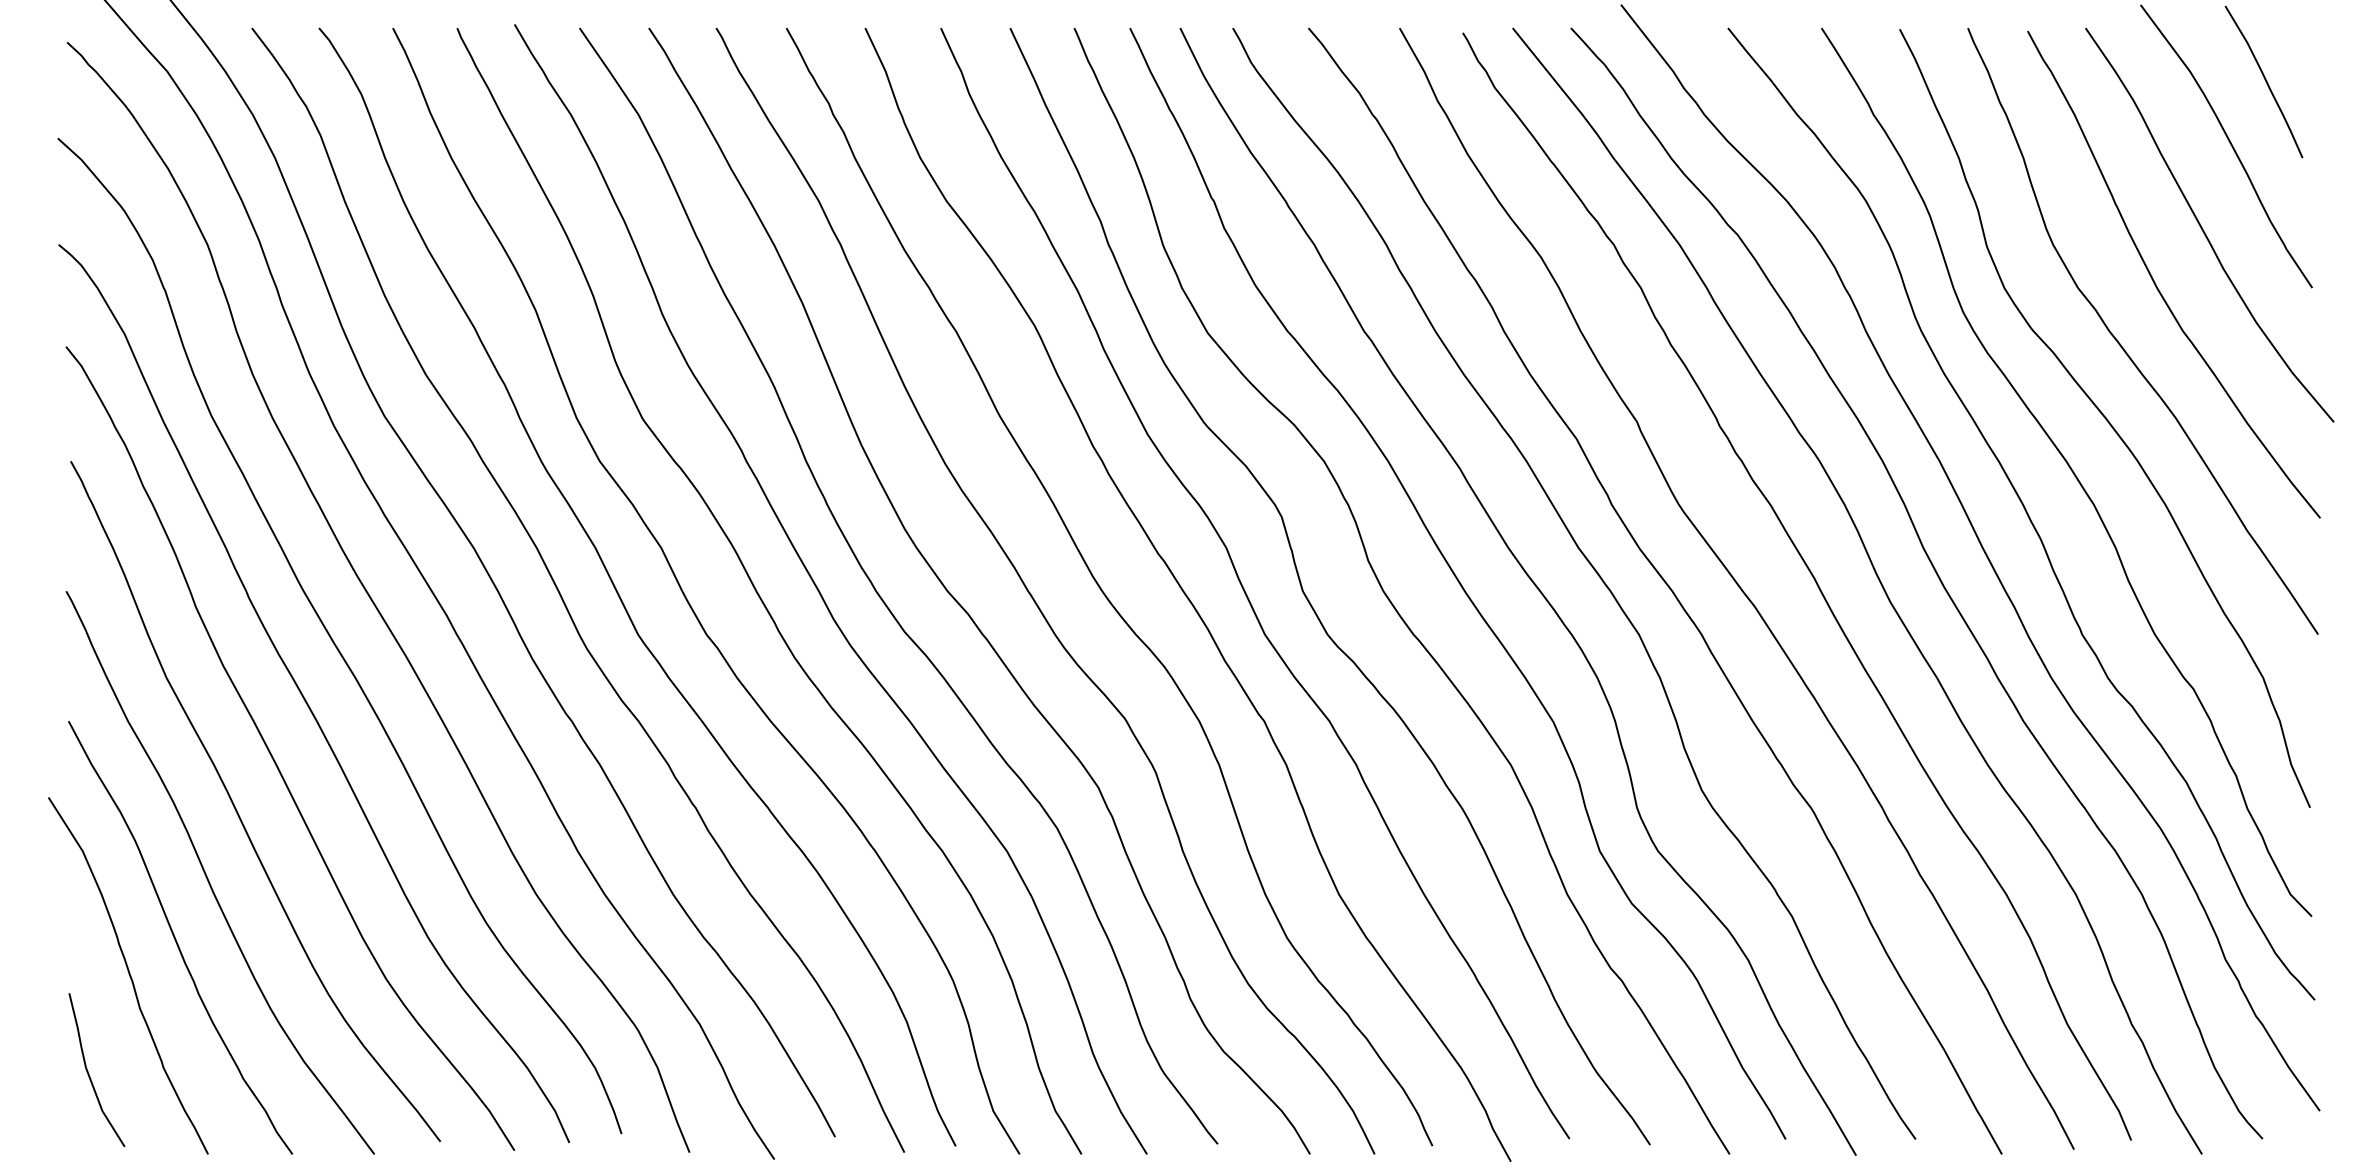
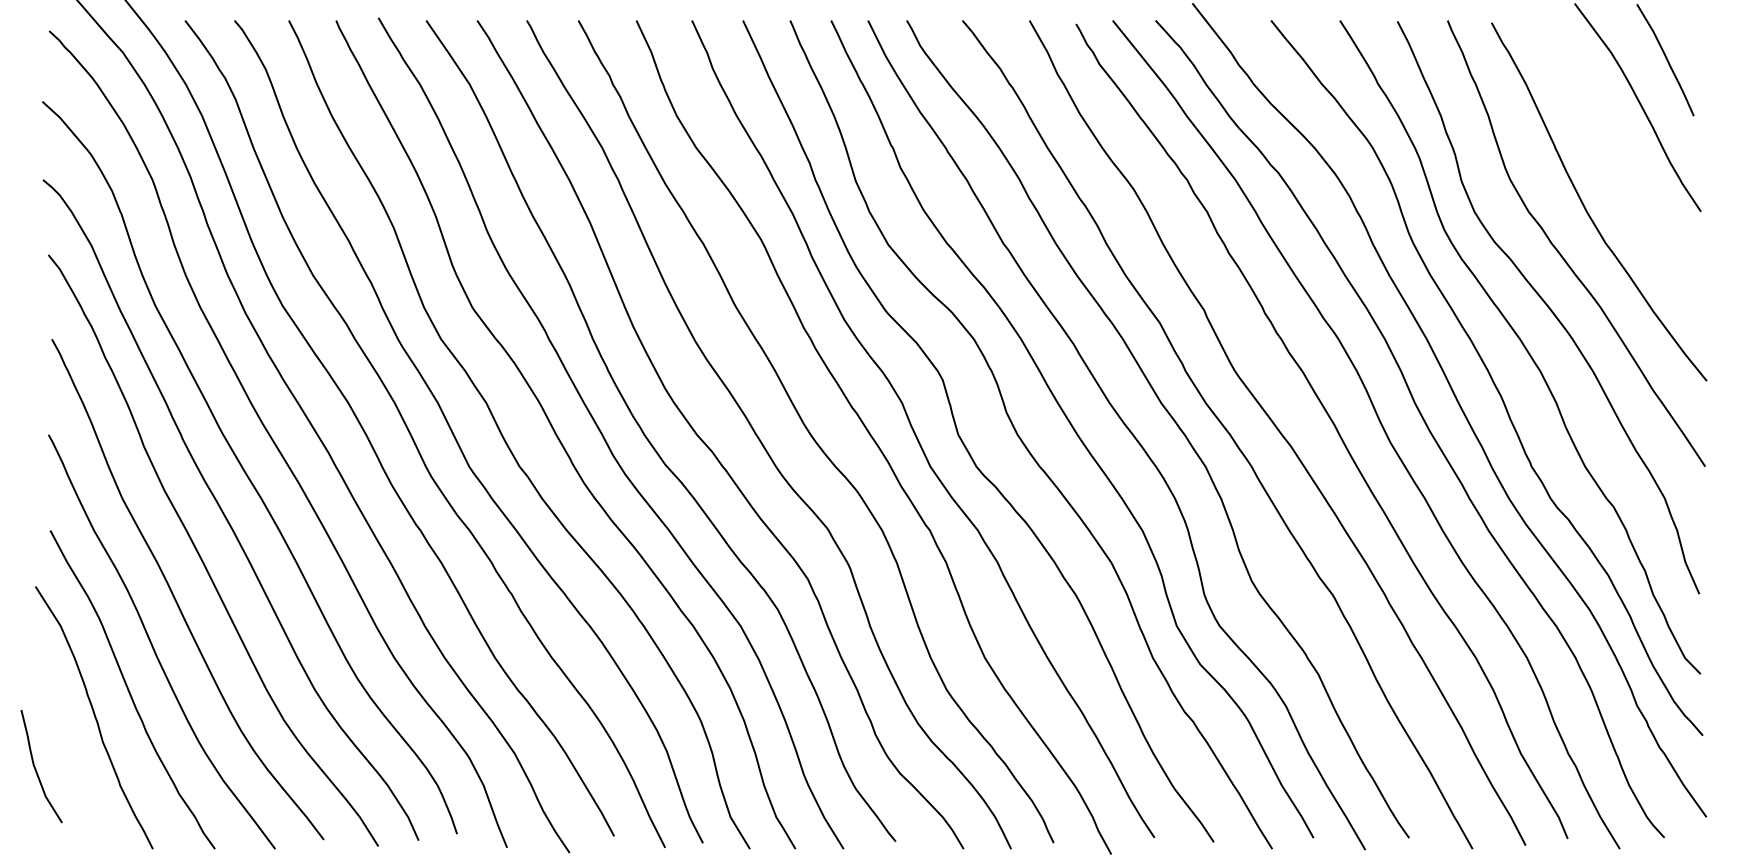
curve: (2202, 227) -> (1620, 167), removed
curve: (89, 1073) -> (36, 769), moved

